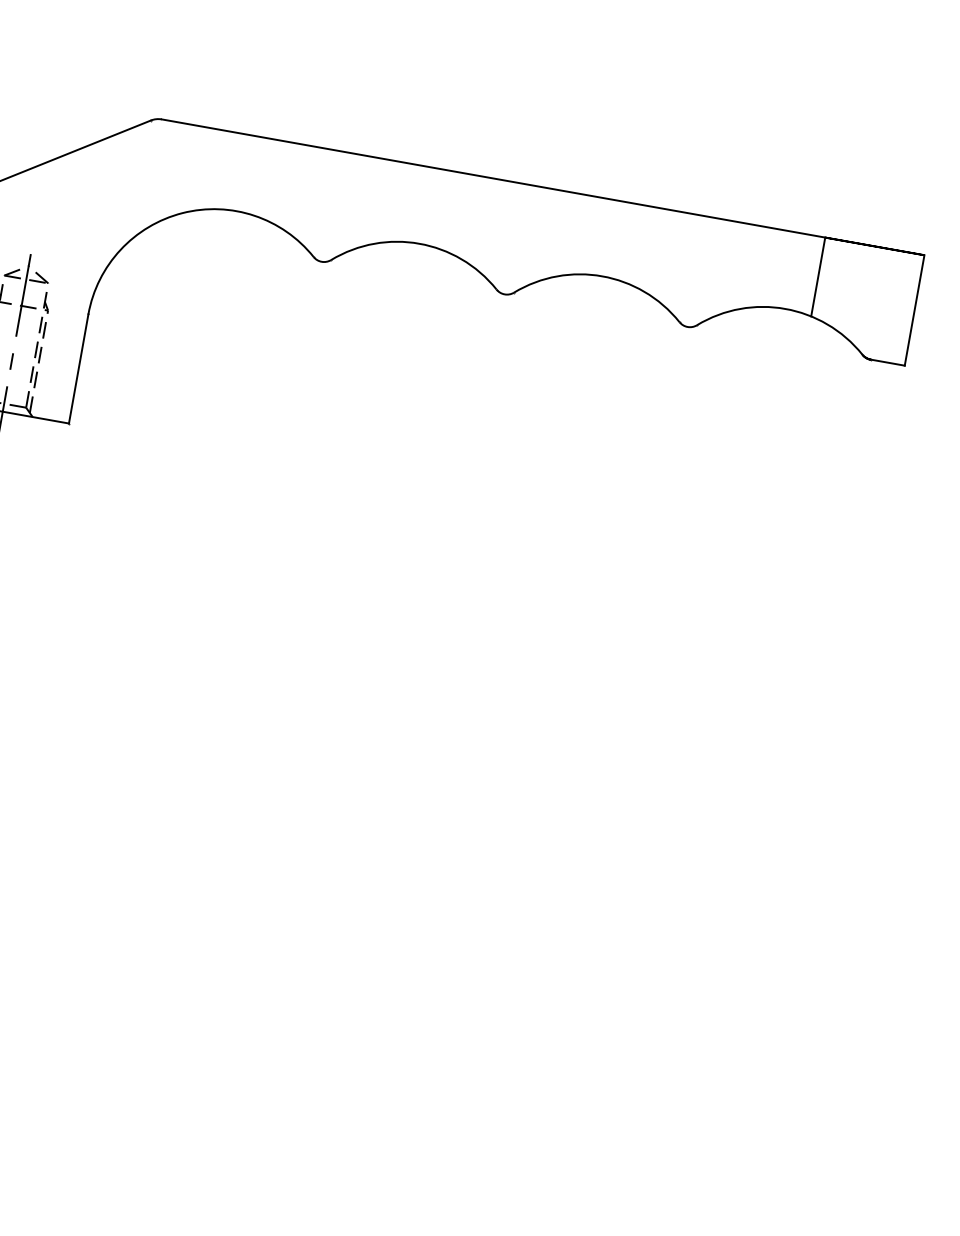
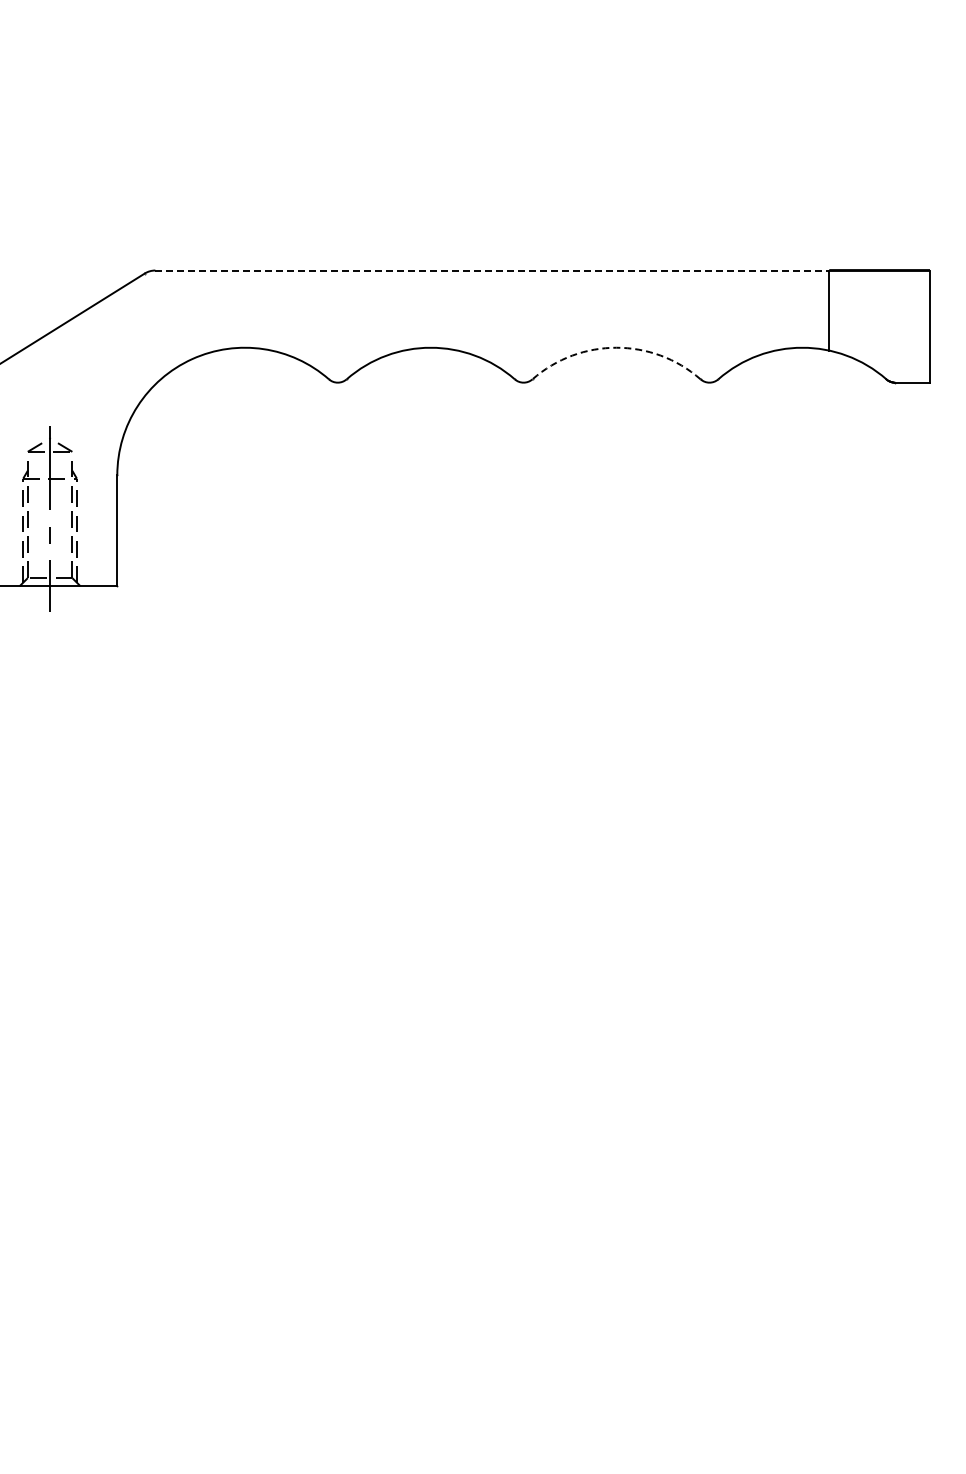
line: (493, 178) -> (492, 270), solid -> dashed
arc: (602, 276) -> (616, 347), solid -> dashed

